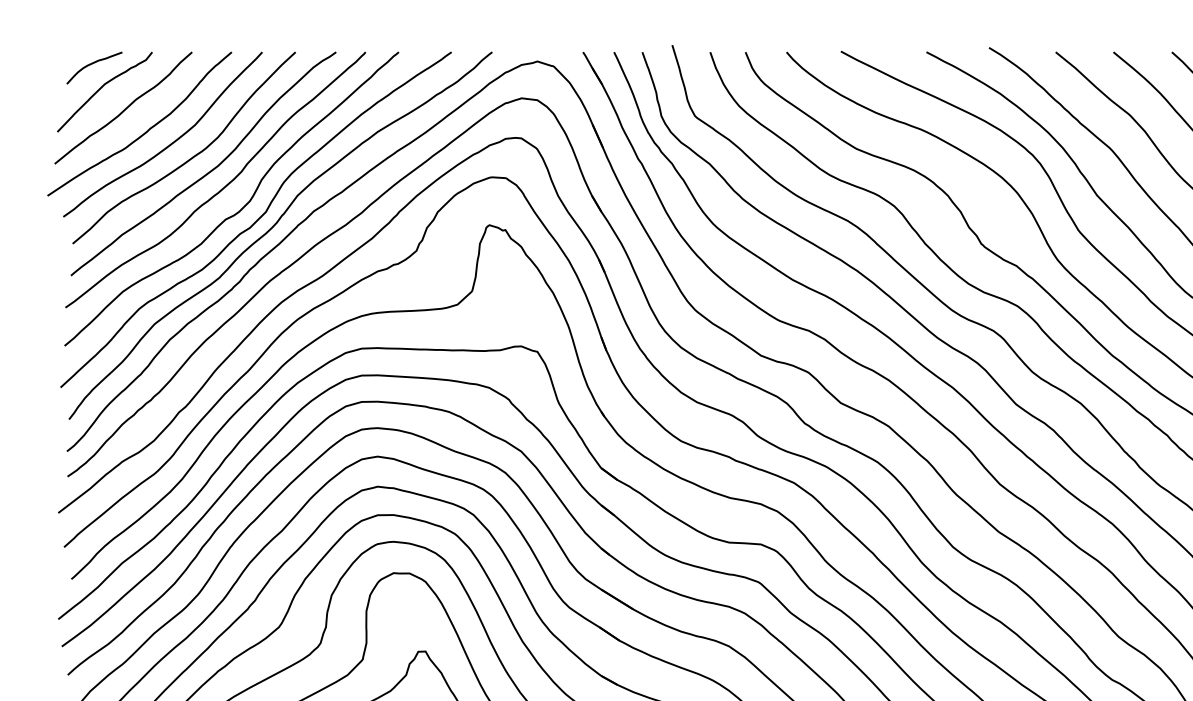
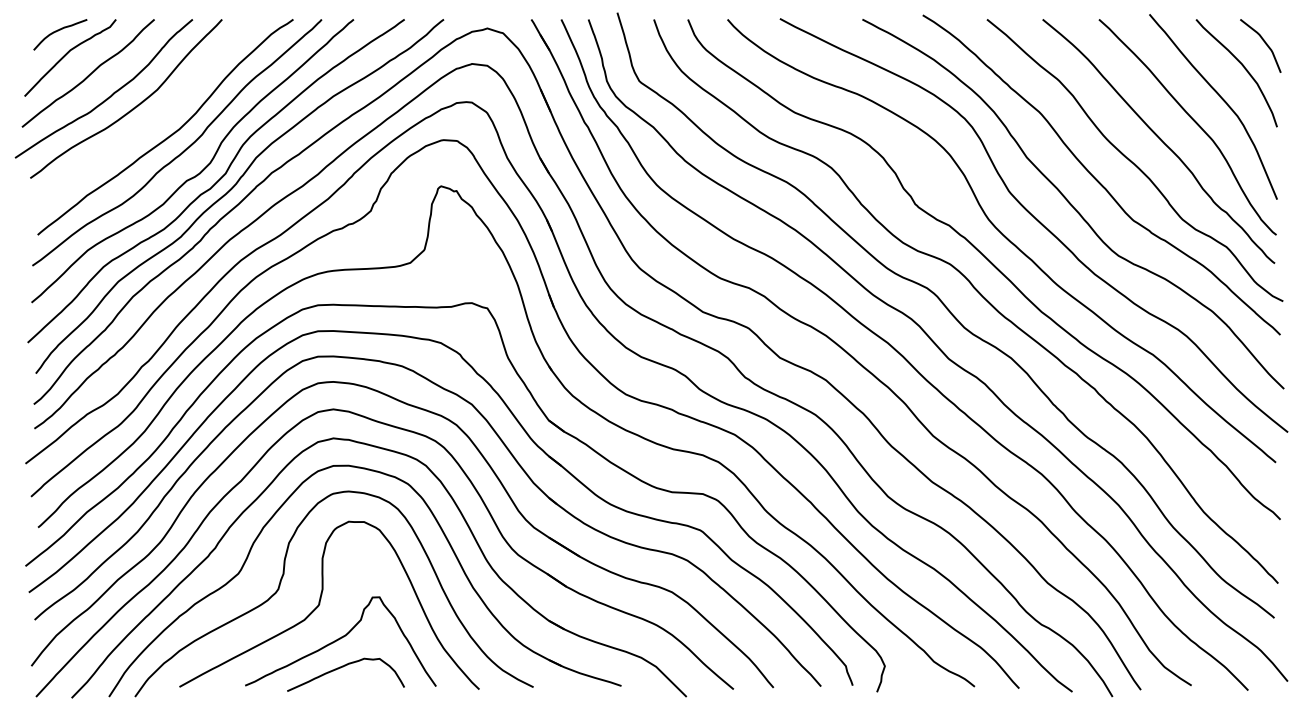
curve: (190, 157) -> (152, 121), removed

